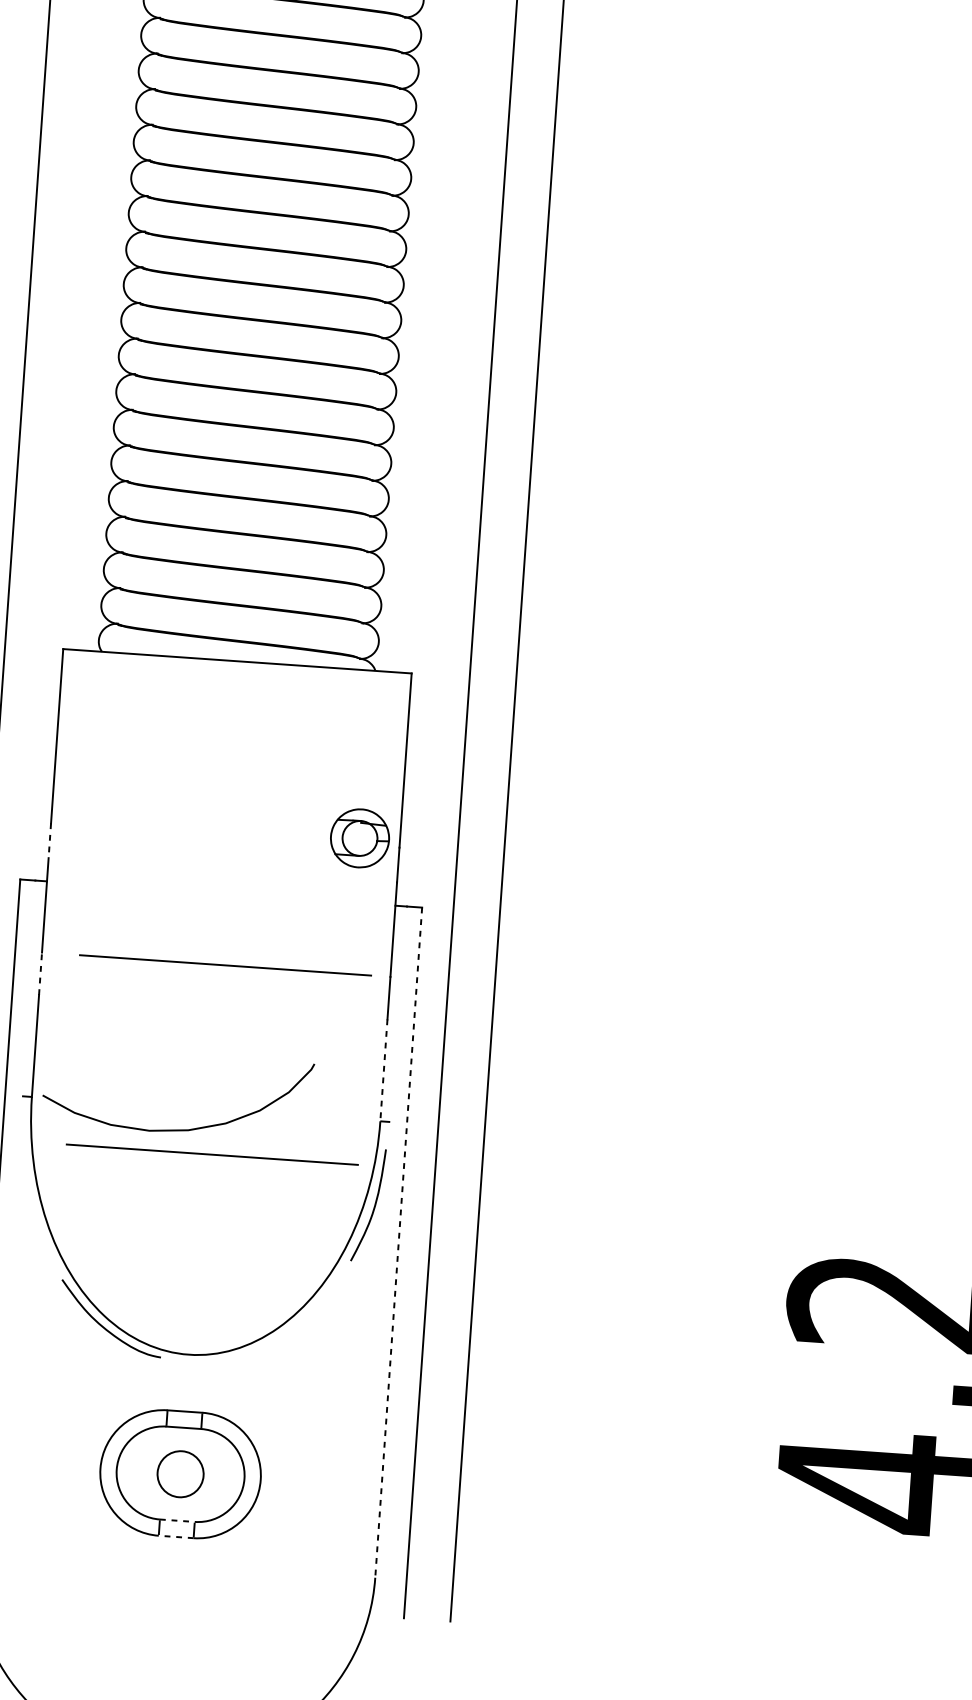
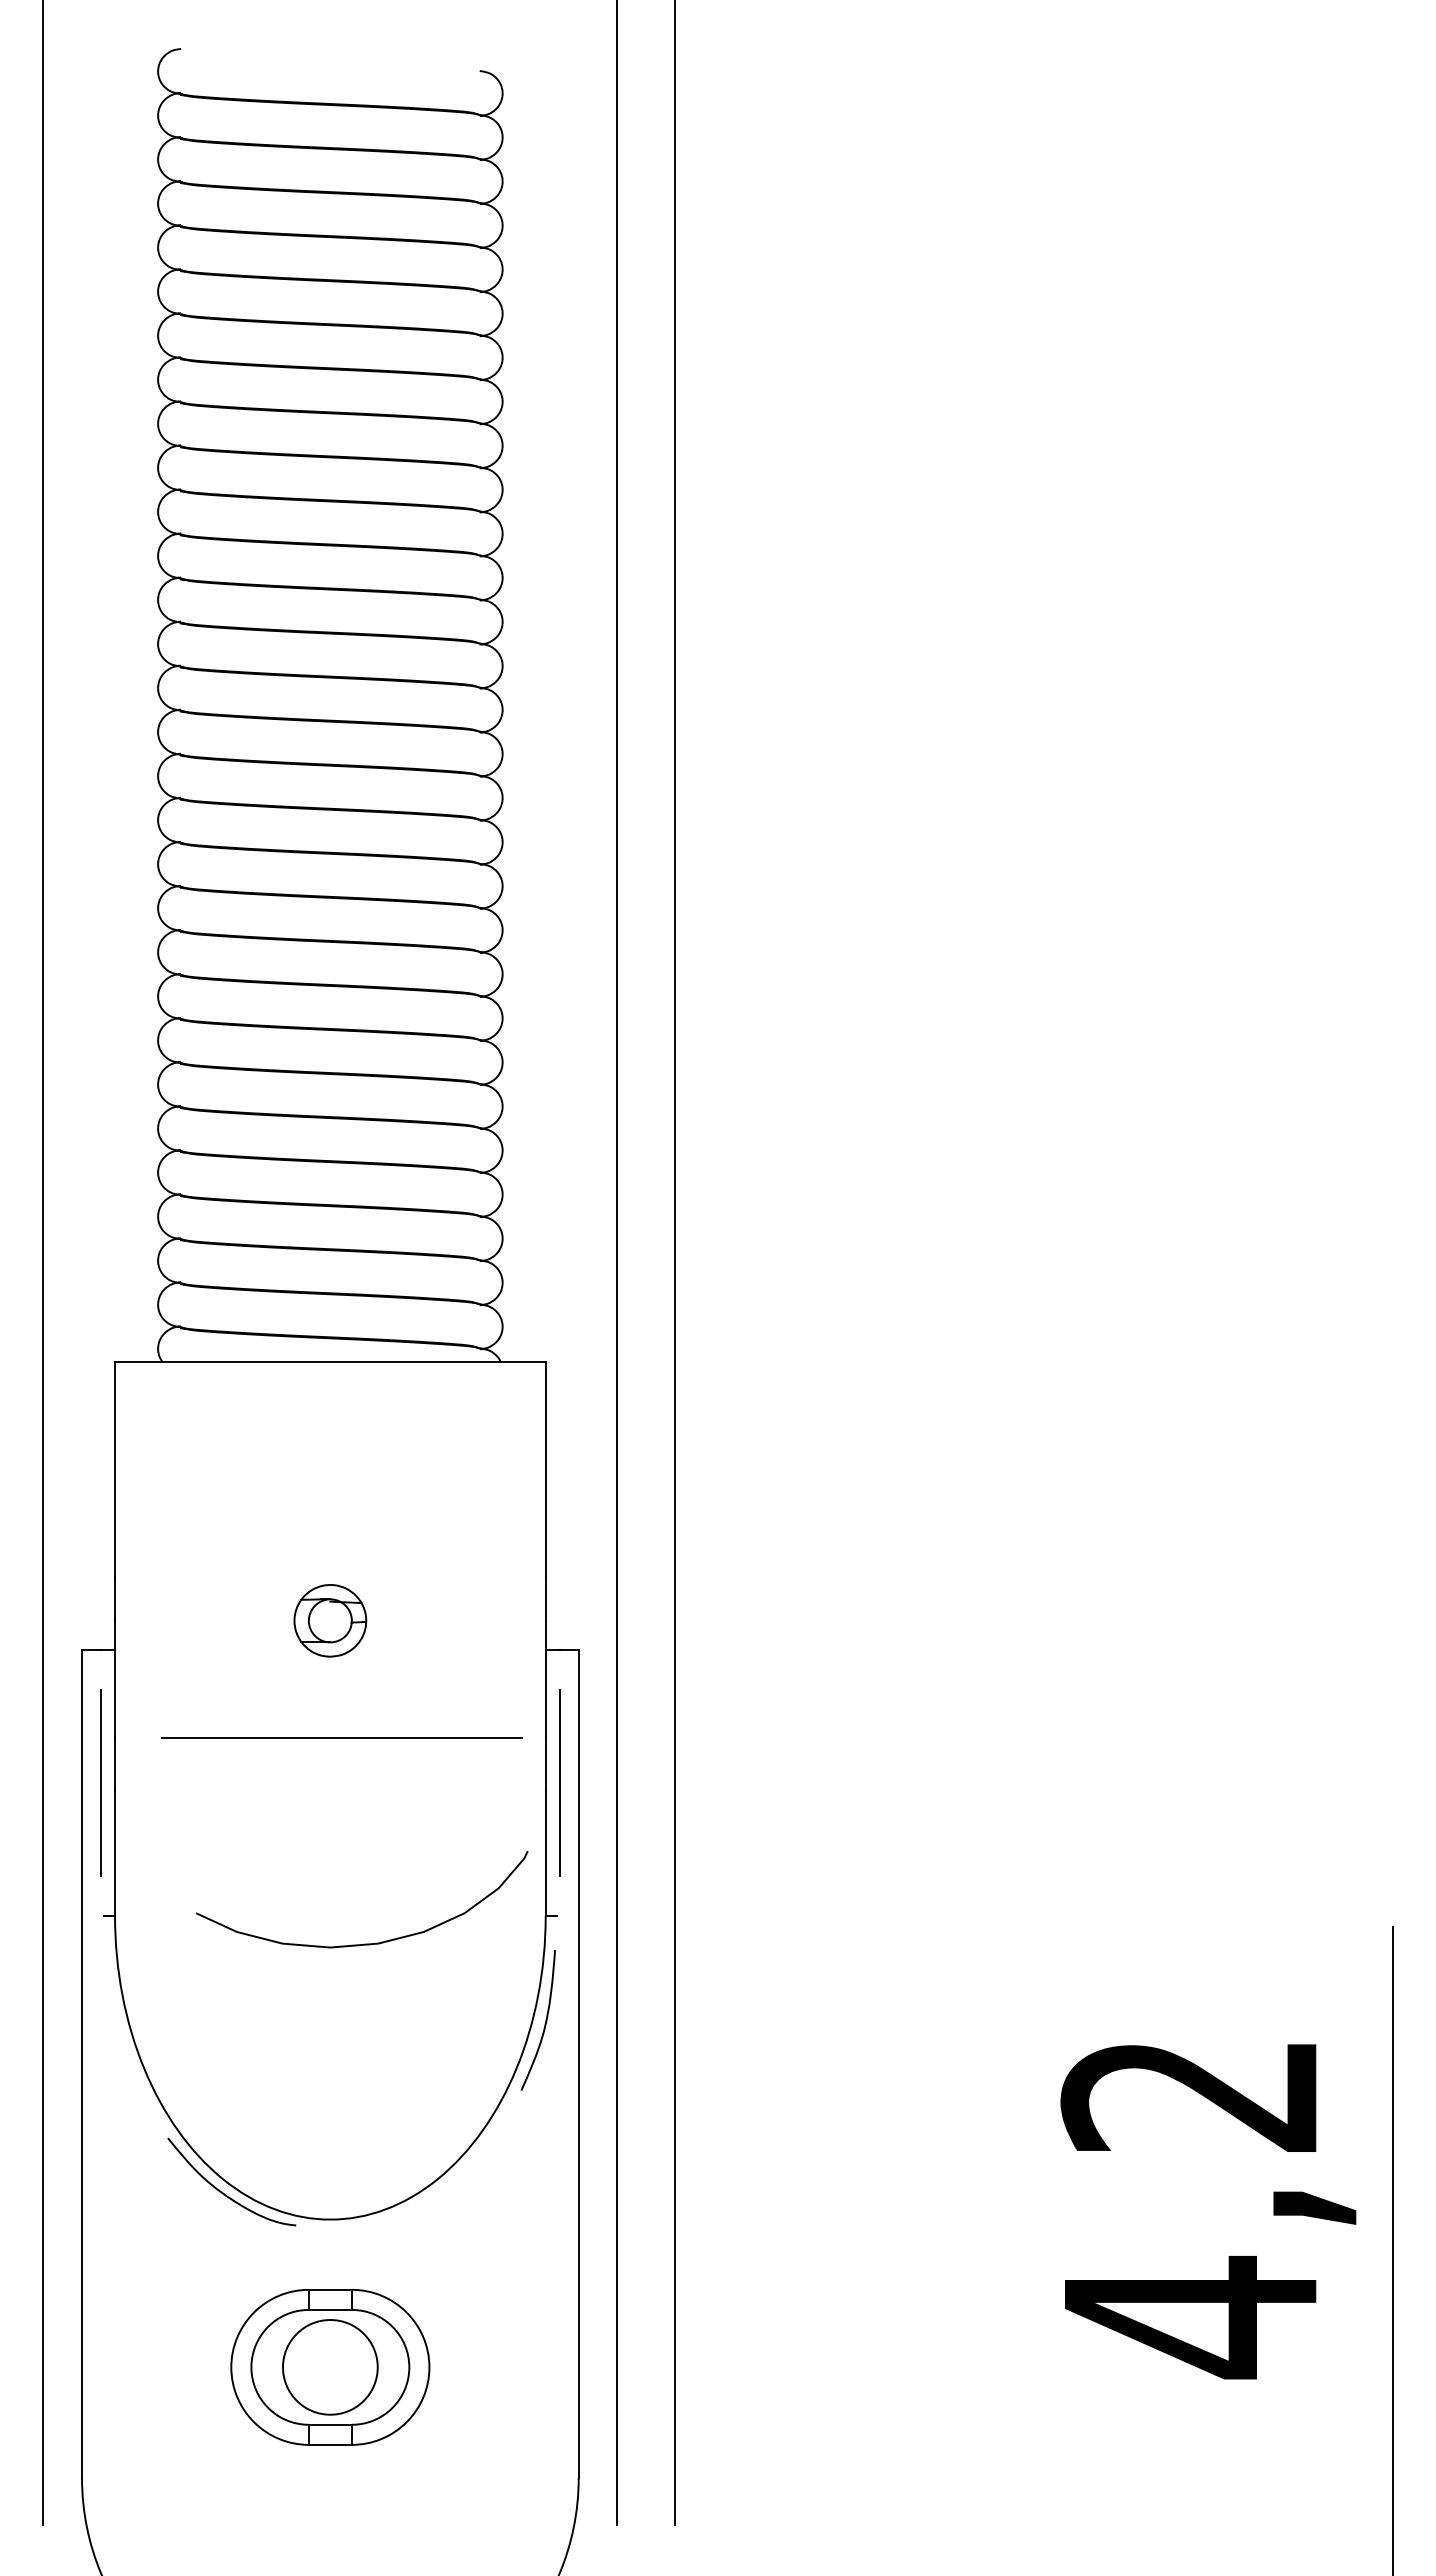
part: (360, 838) -> (330, 1620), moved
line: (50, 840) -> (115, 1599), dashed -> solid
line: (40, 973) -> (115, 1763), dashed -> solid
line: (27, 988) -> (100, 1782), added
line: (399, 1014) -> (560, 1782), added
line: (383, 1070) -> (545, 1853), dashed -> solid
curve: (176, 1129) -> (363, 1943), moved
line: (212, 1154) -> (341, 1971), removed
line: (398, 1243) -> (578, 2064), dashed -> solid
circle: (180, 1473) -> (330, 2366), size x1.67
line: (177, 1520) -> (330, 2424), dashed -> solid
line: (176, 1536) -> (330, 2444), dashed -> solid

